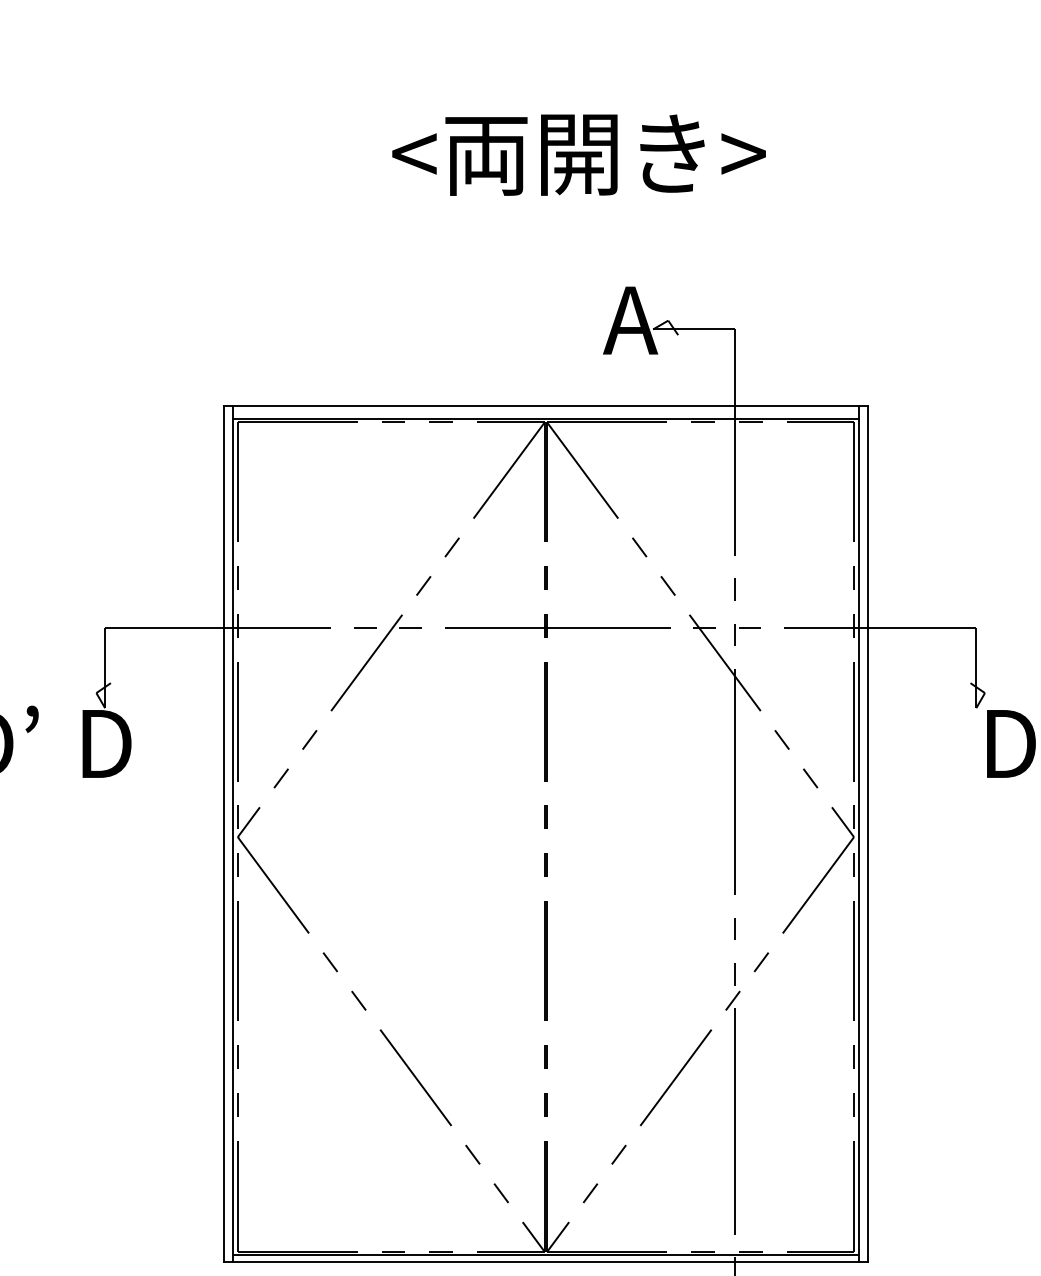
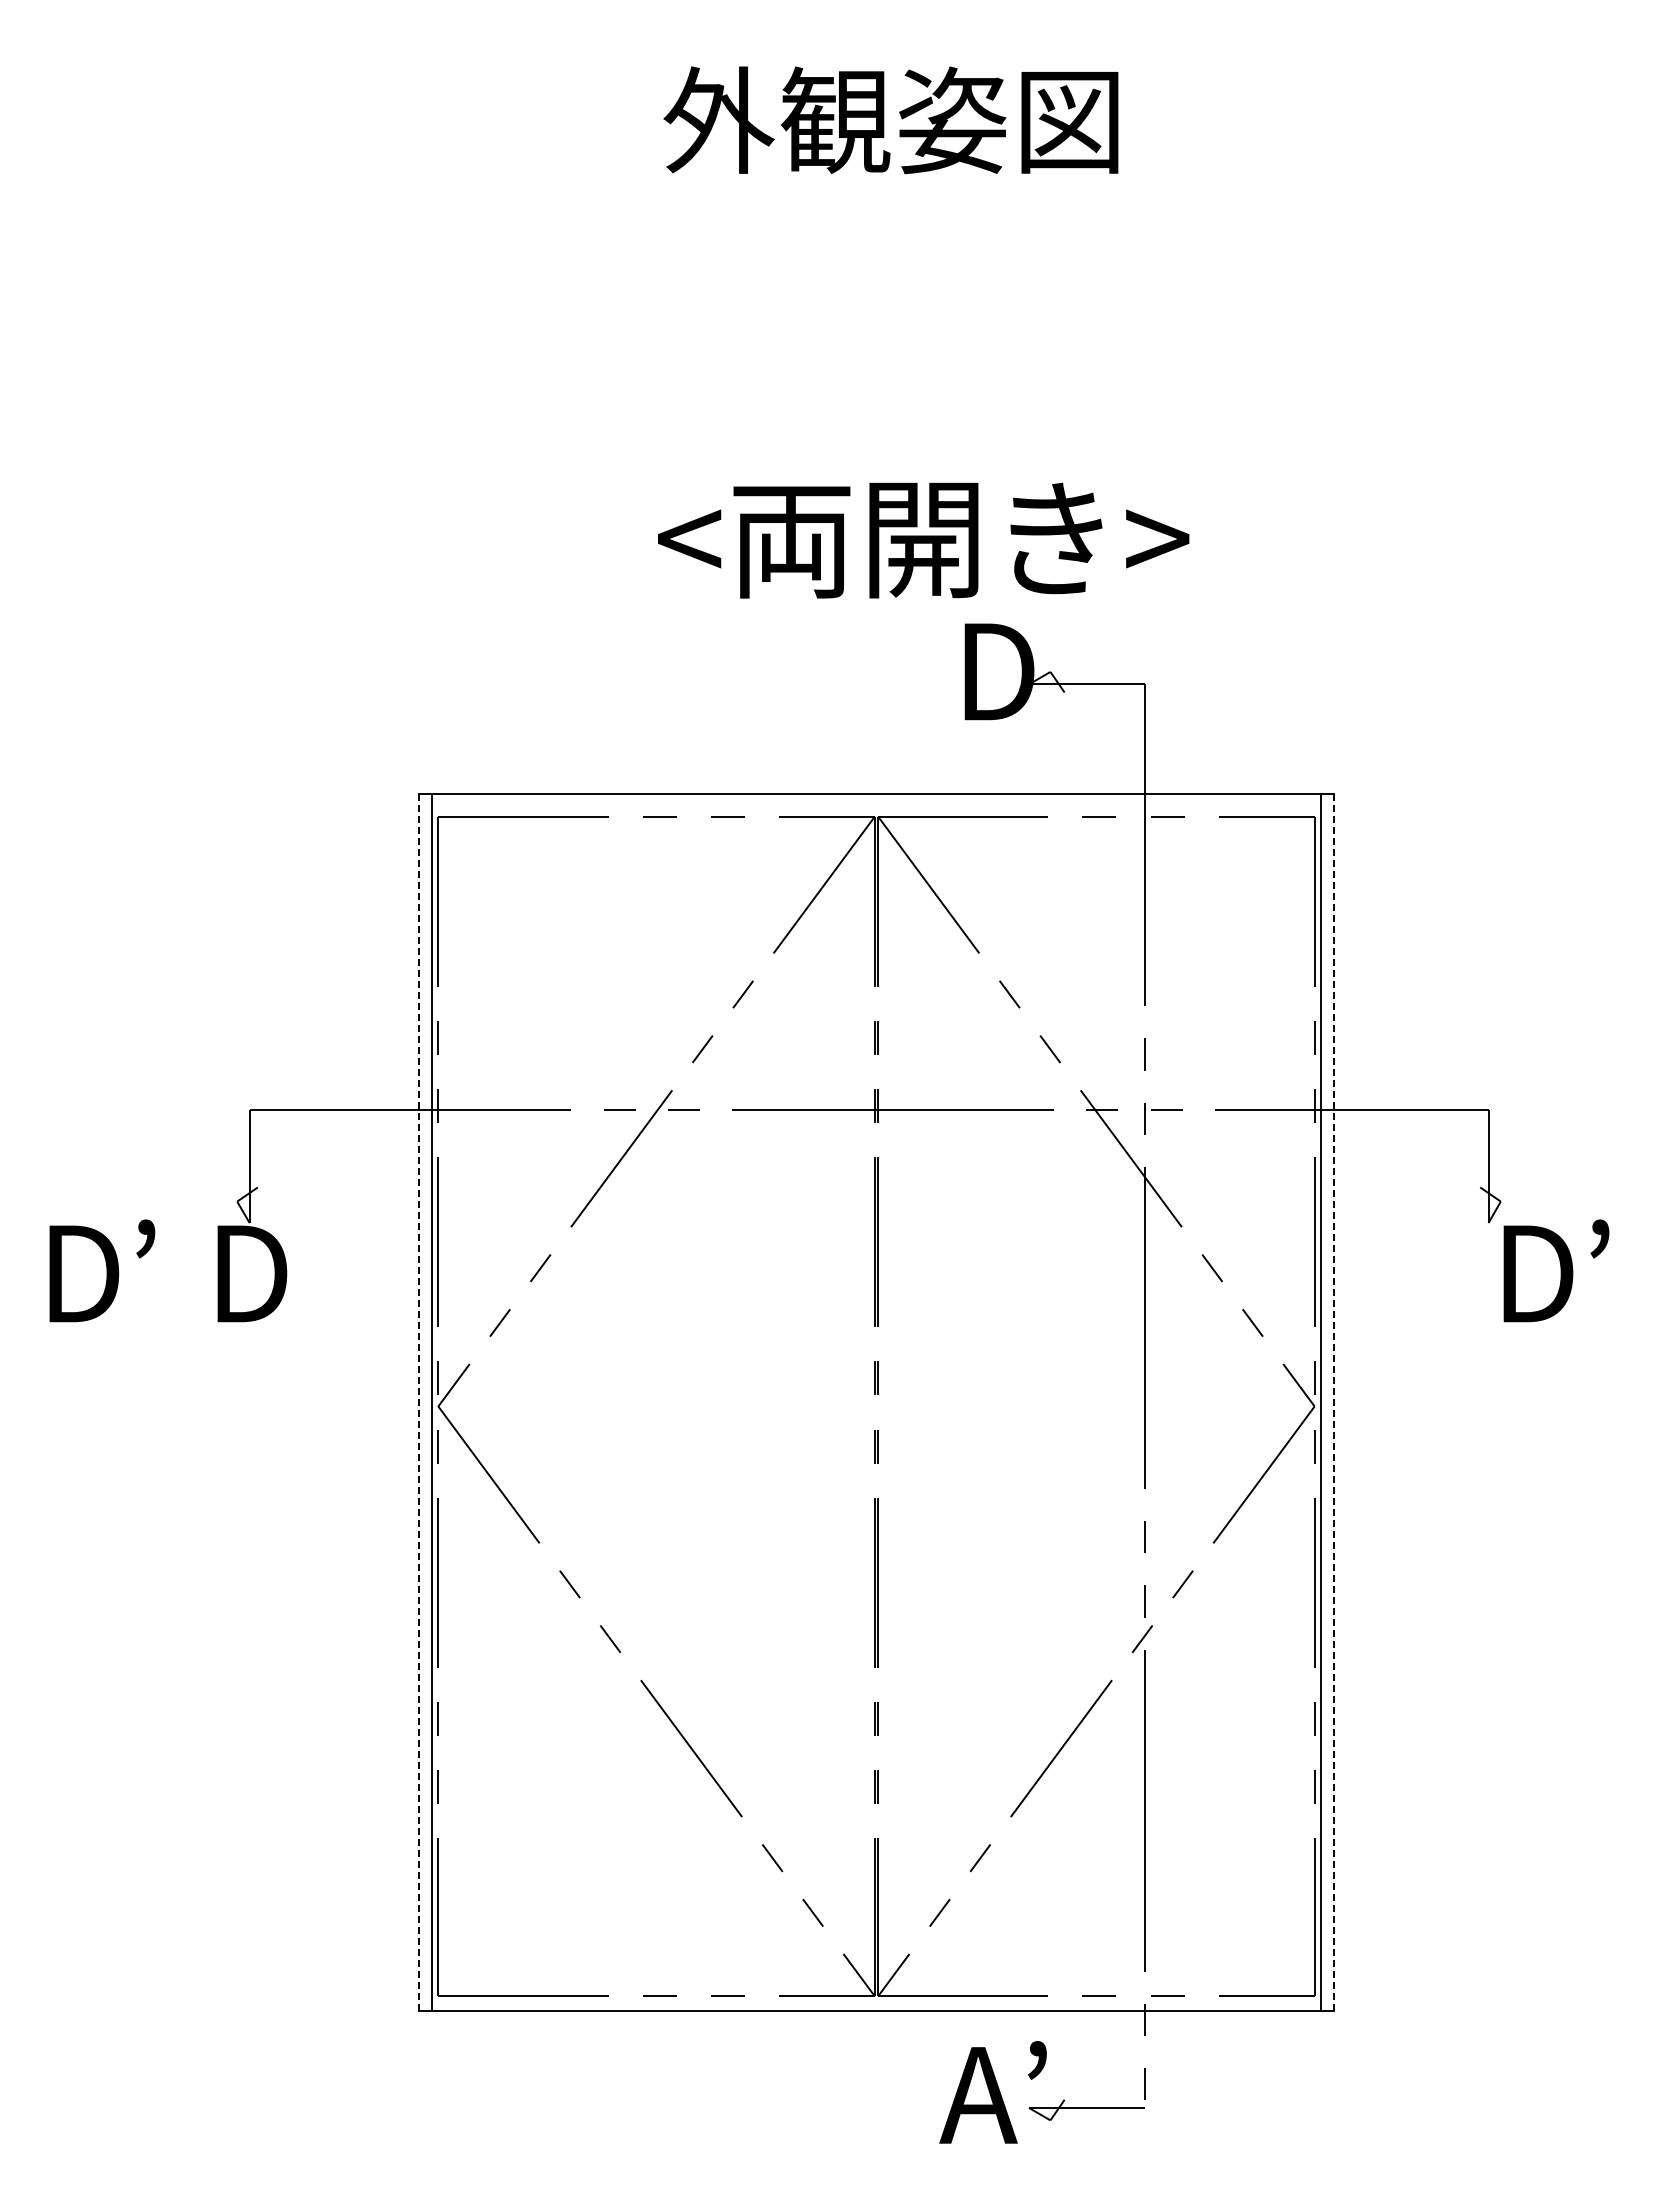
text: (578, 155) -> (923, 540), moved
text: (630, 320) -> (996, 671), A -> D
line: (545, 419) -> (876, 812), removed
line: (223, 834) -> (418, 1402), solid -> dashed
line: (868, 834) -> (1334, 1402), solid -> dashed
line: (545, 1254) -> (876, 2000), removed

